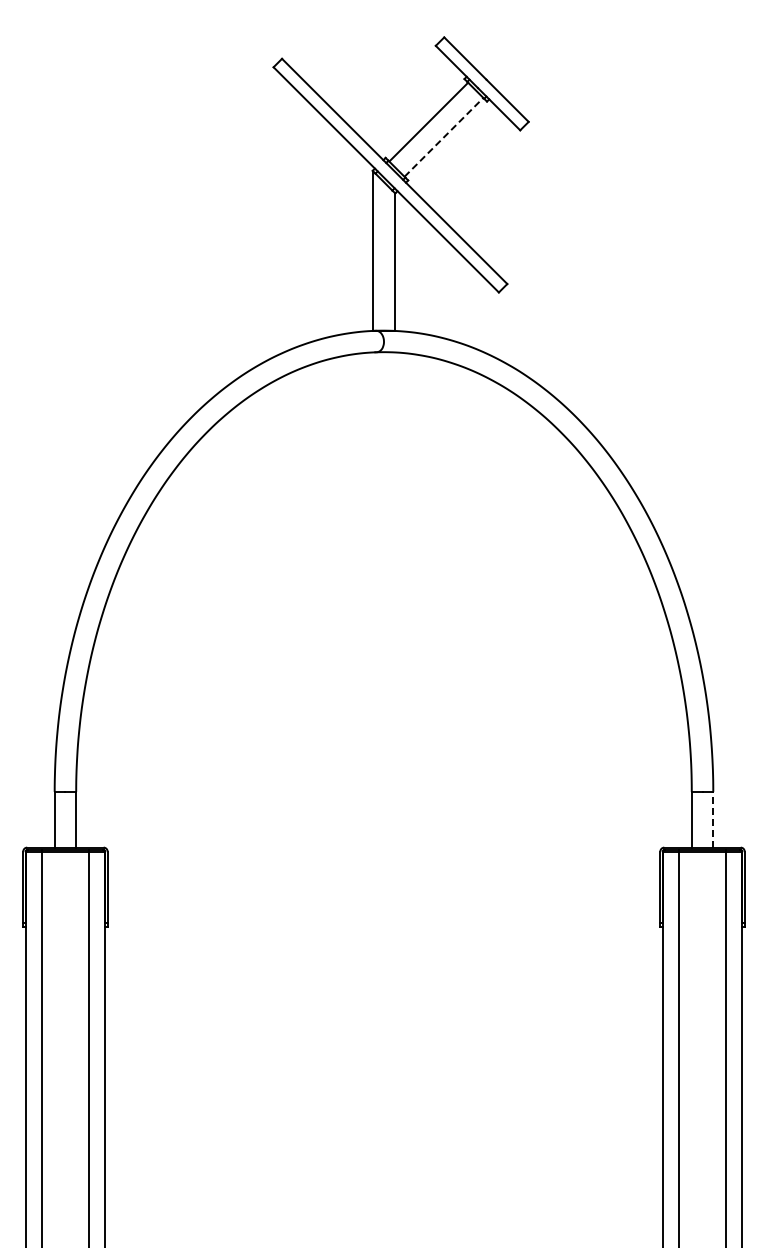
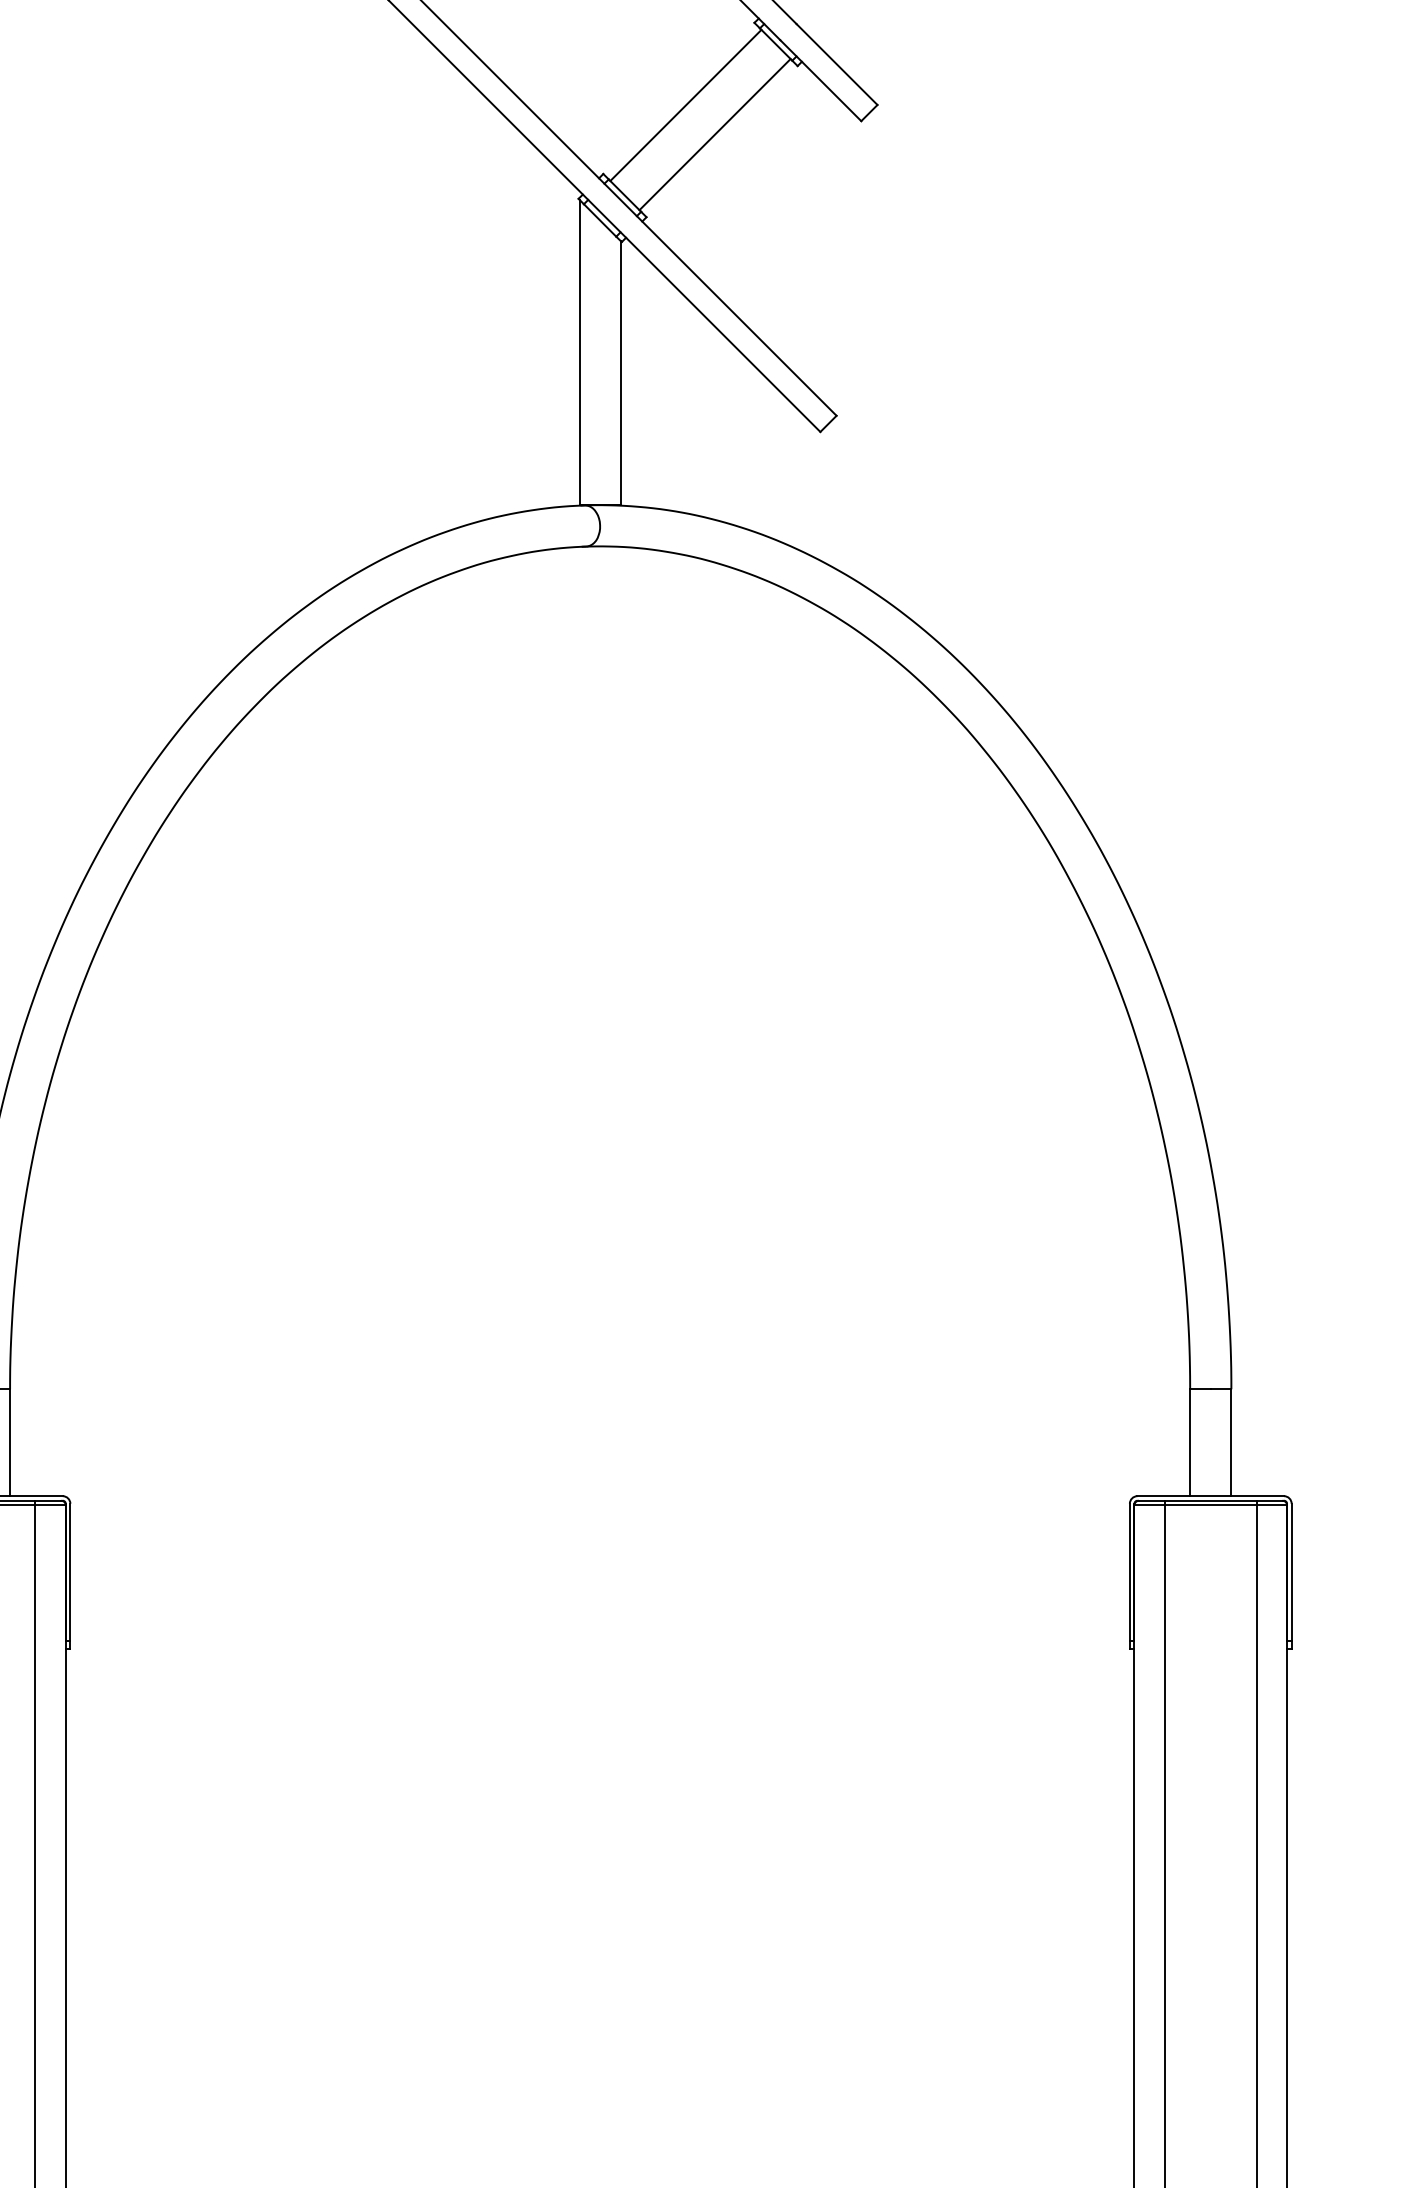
line: (443, 137) -> (714, 134), dashed -> solid
line: (713, 819) -> (1231, 1442), dashed -> solid

